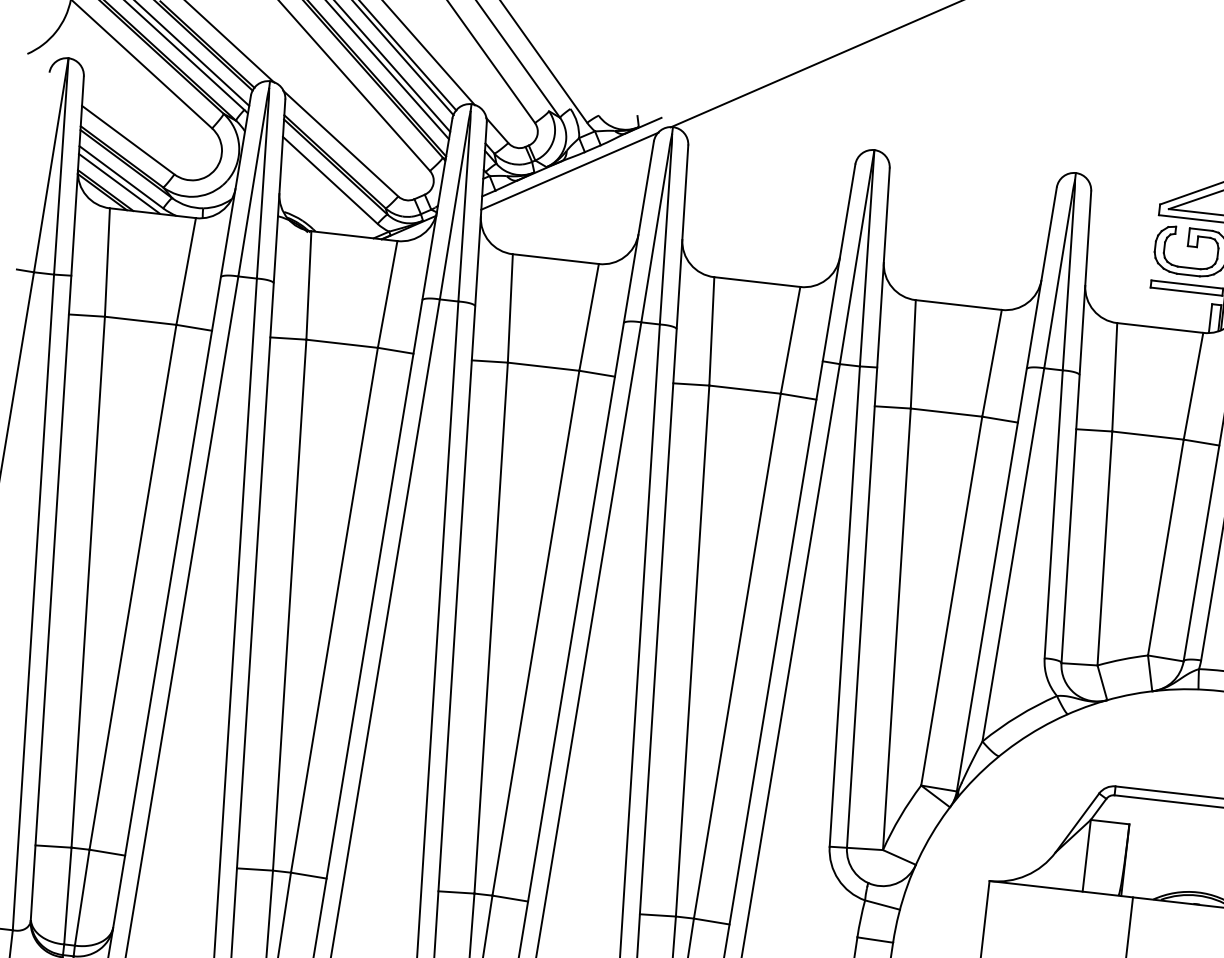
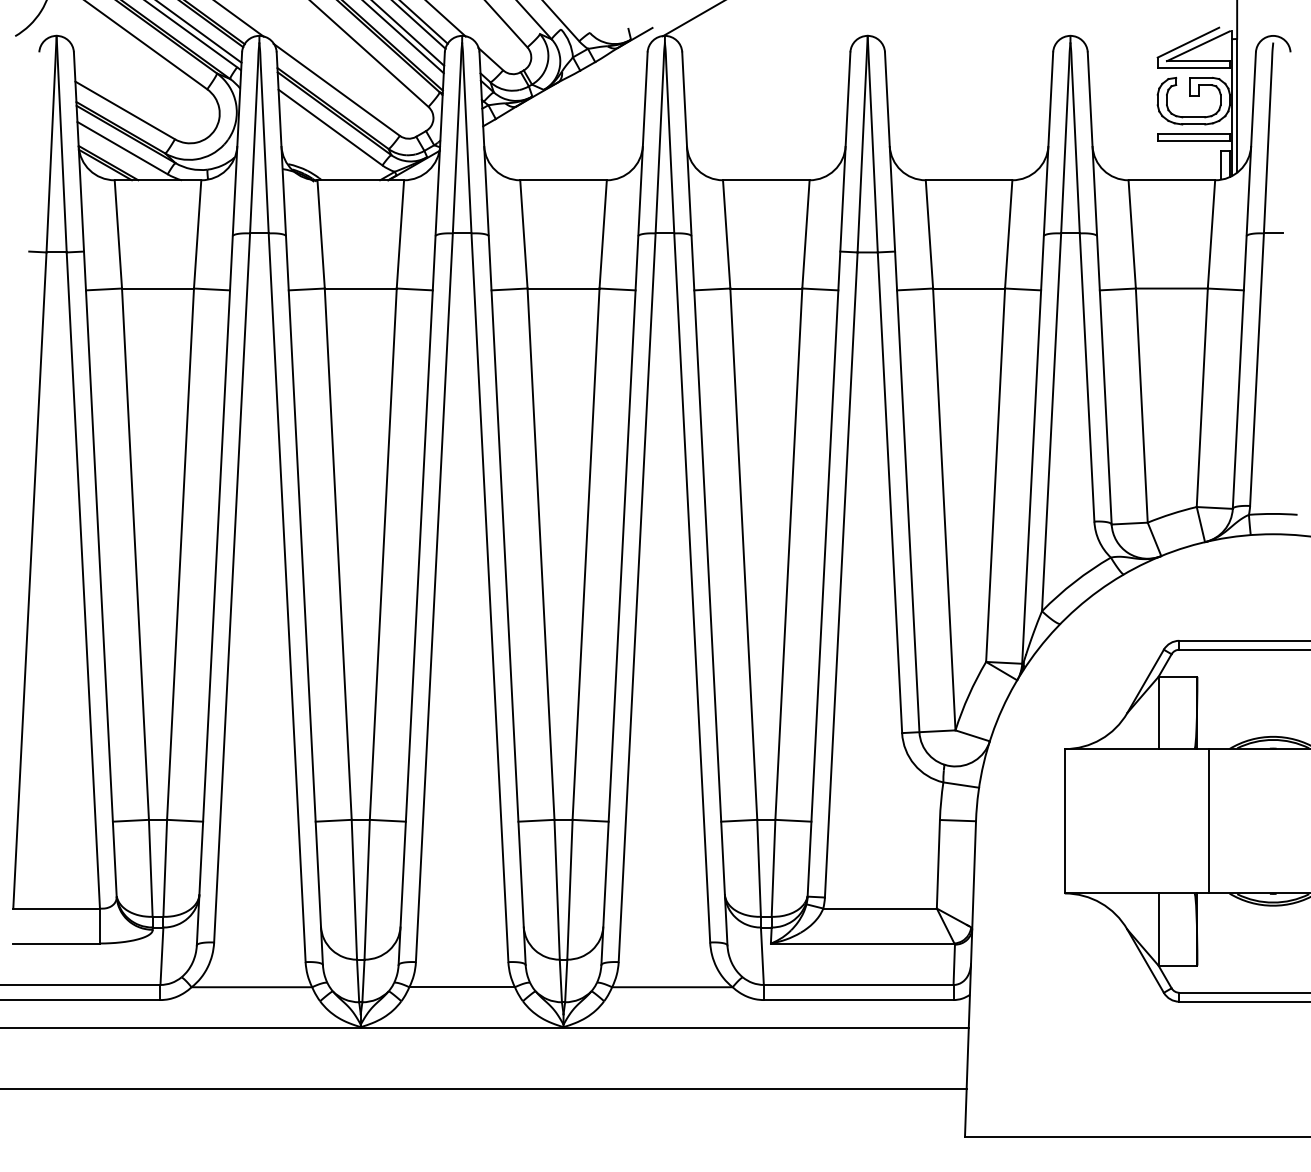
line: (569, 170) -> (567, 90), removed
line: (118, 183) -> (120, 154), removed

